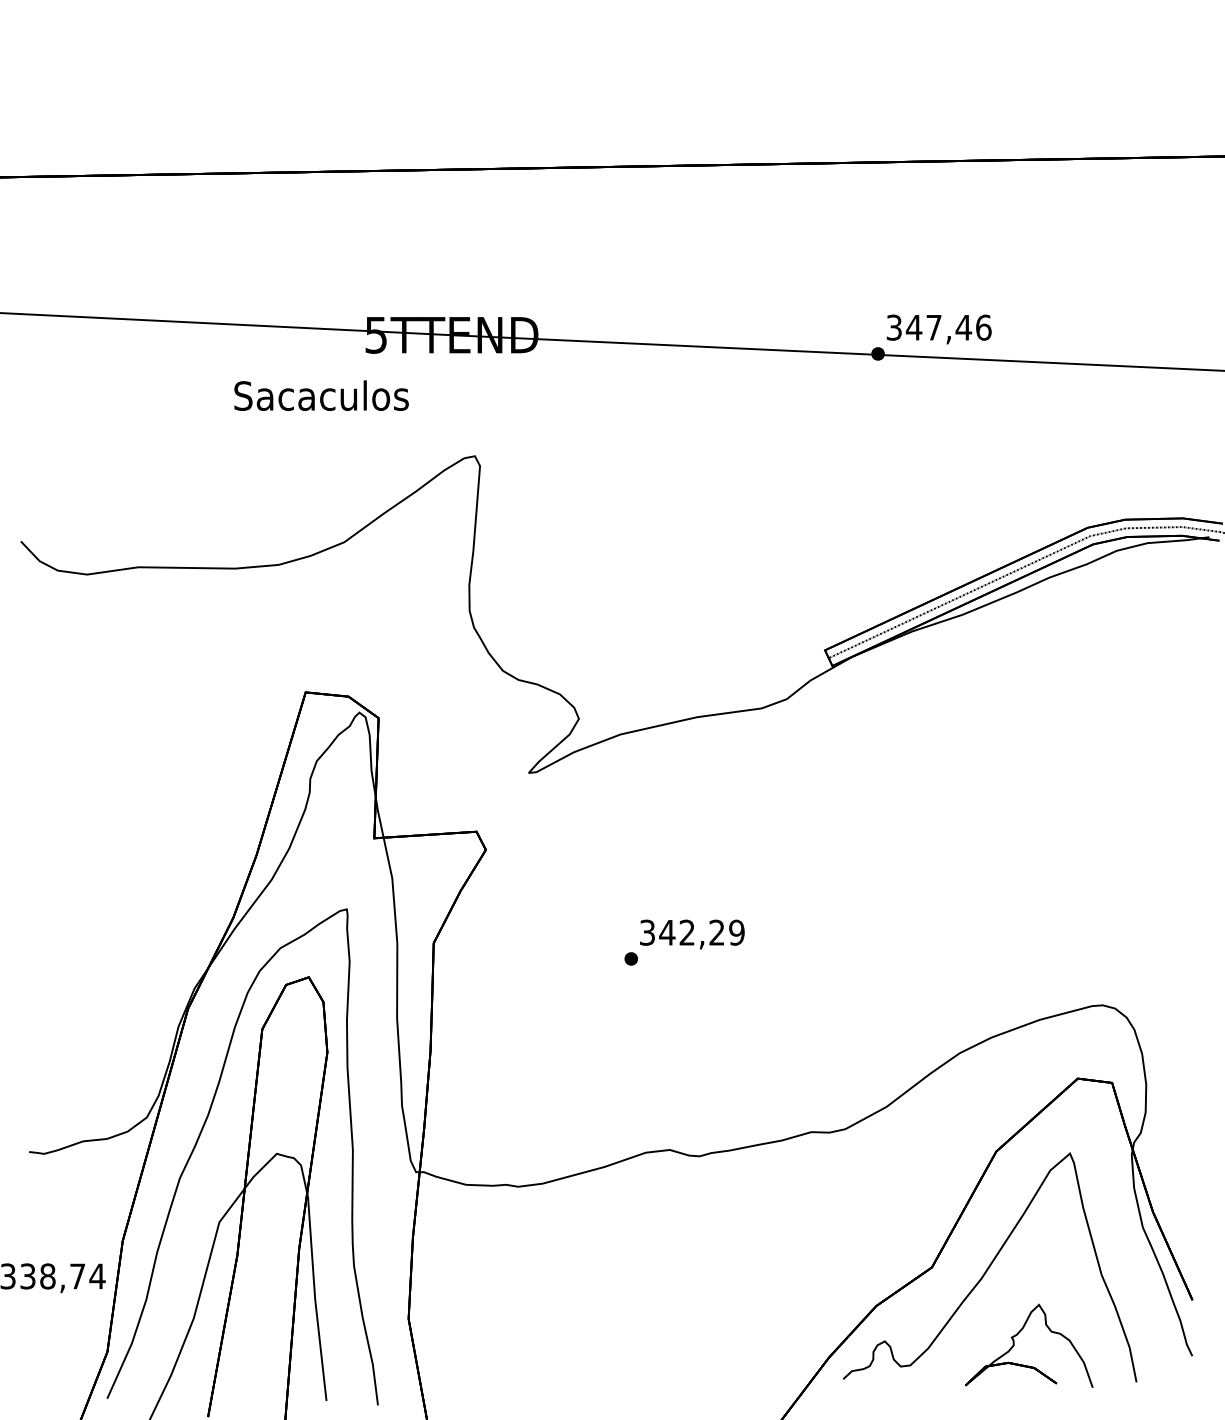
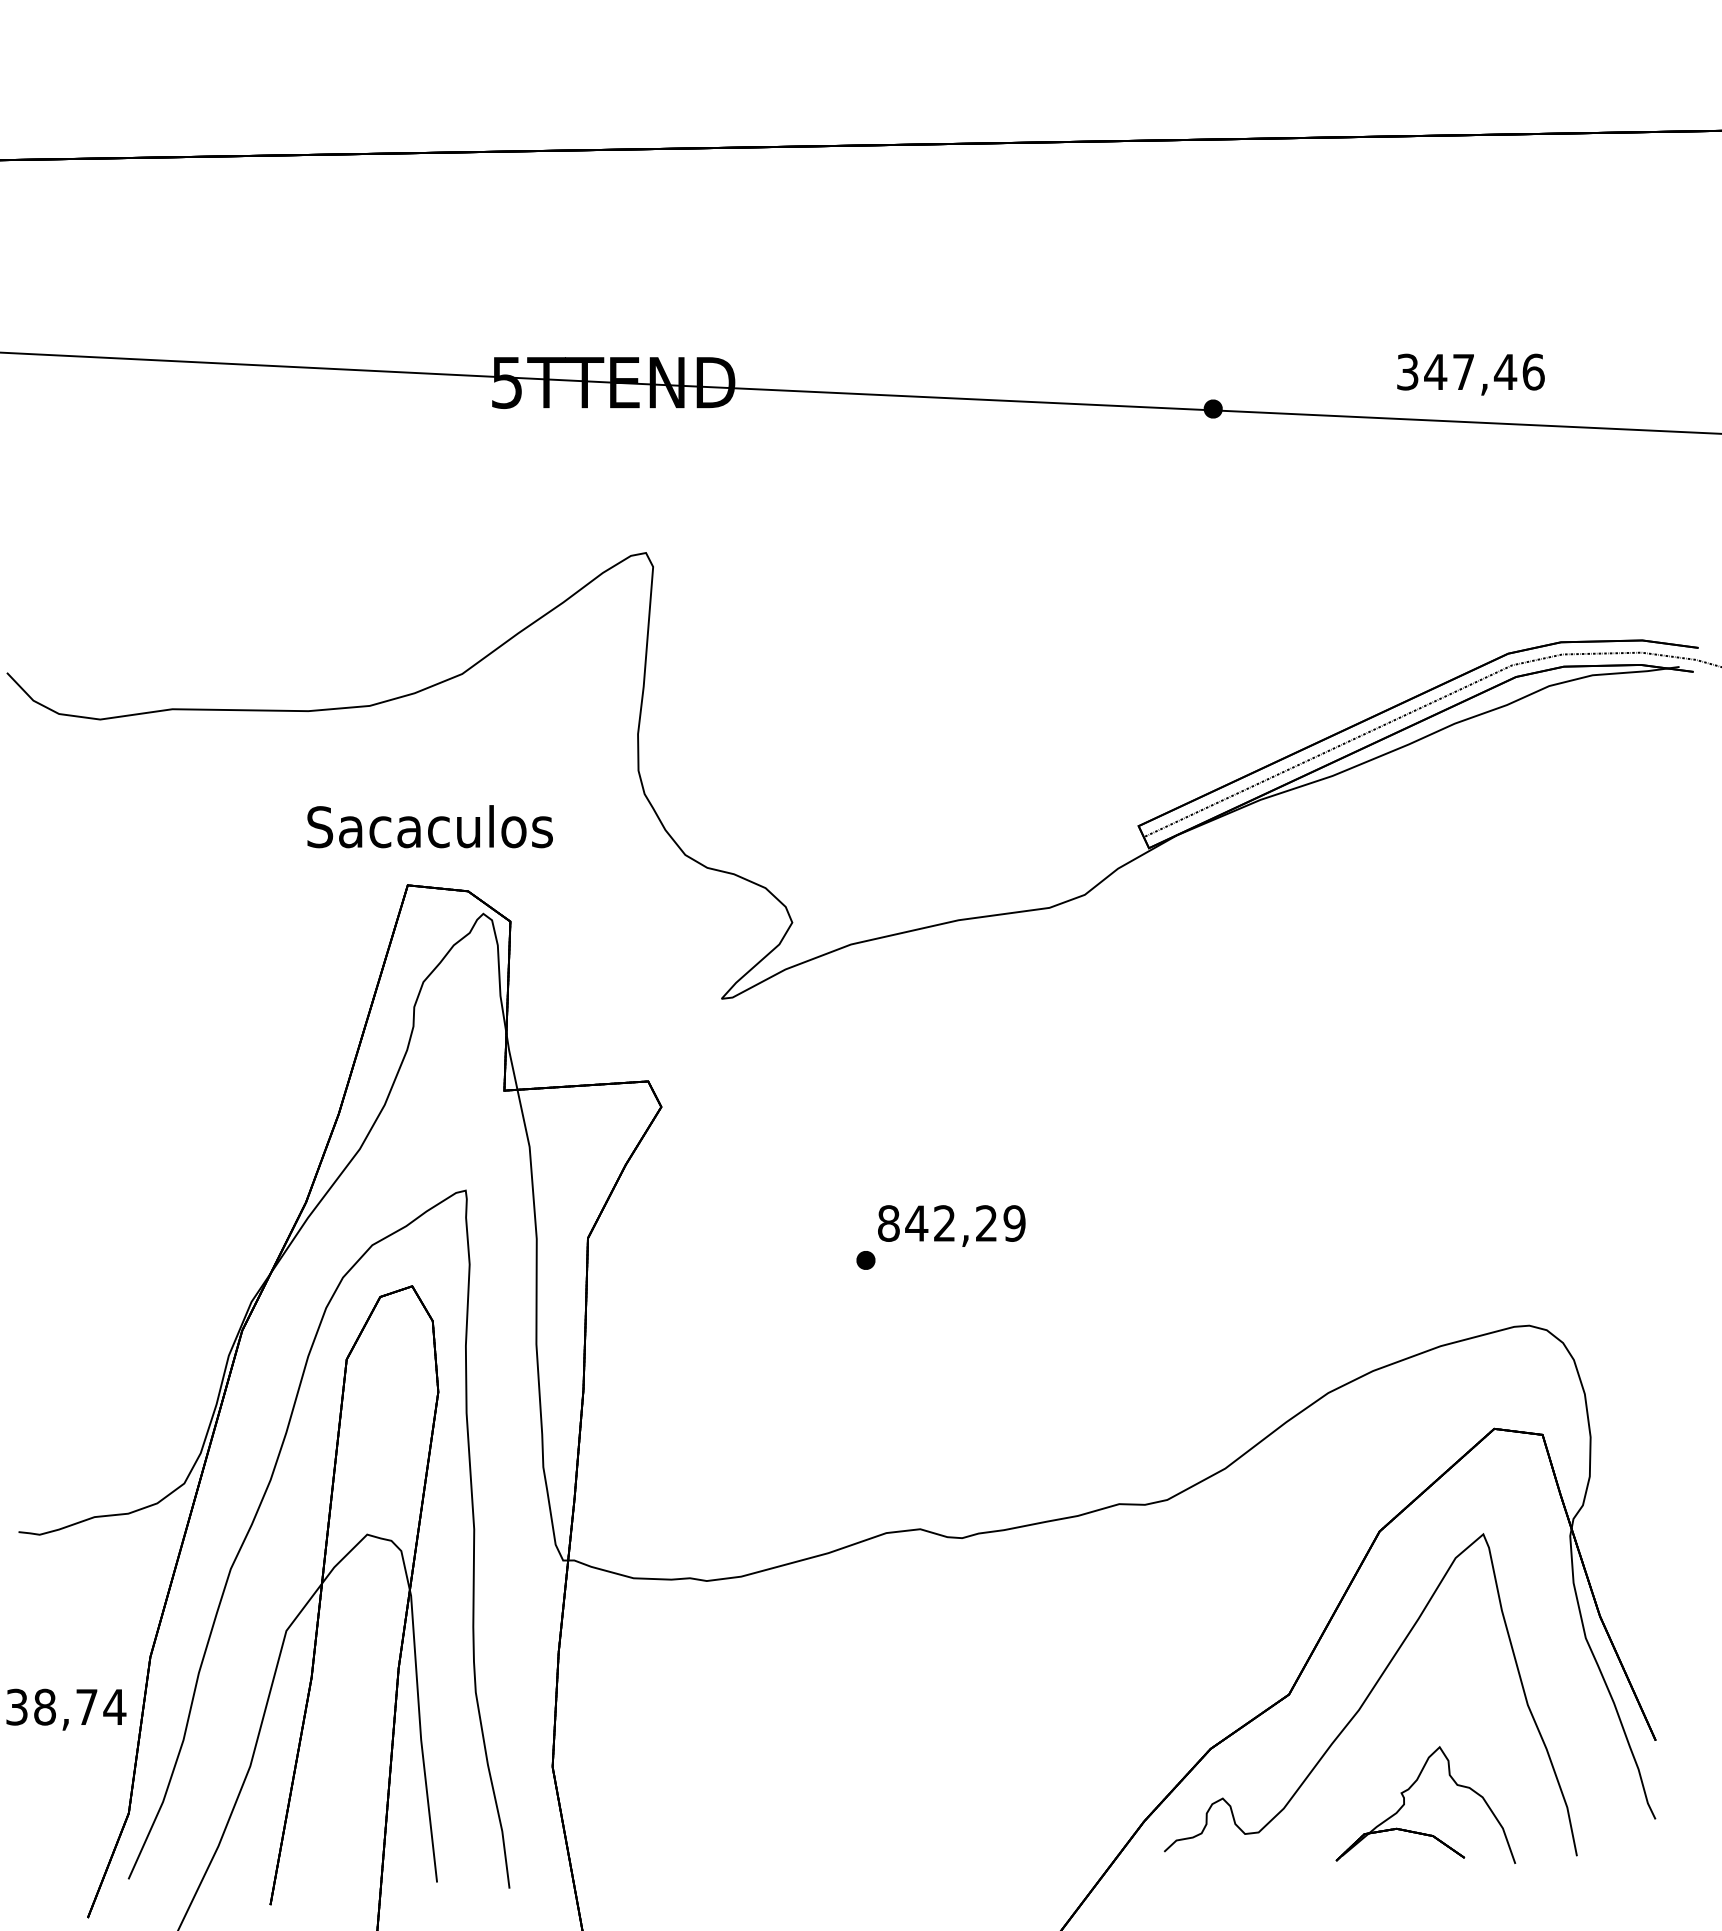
text: (938, 329) -> (1469, 374), moved
text: (321, 395) -> (430, 826), moved
text: (647, 932) -> (888, 1223), 342,29 -> 842,29

